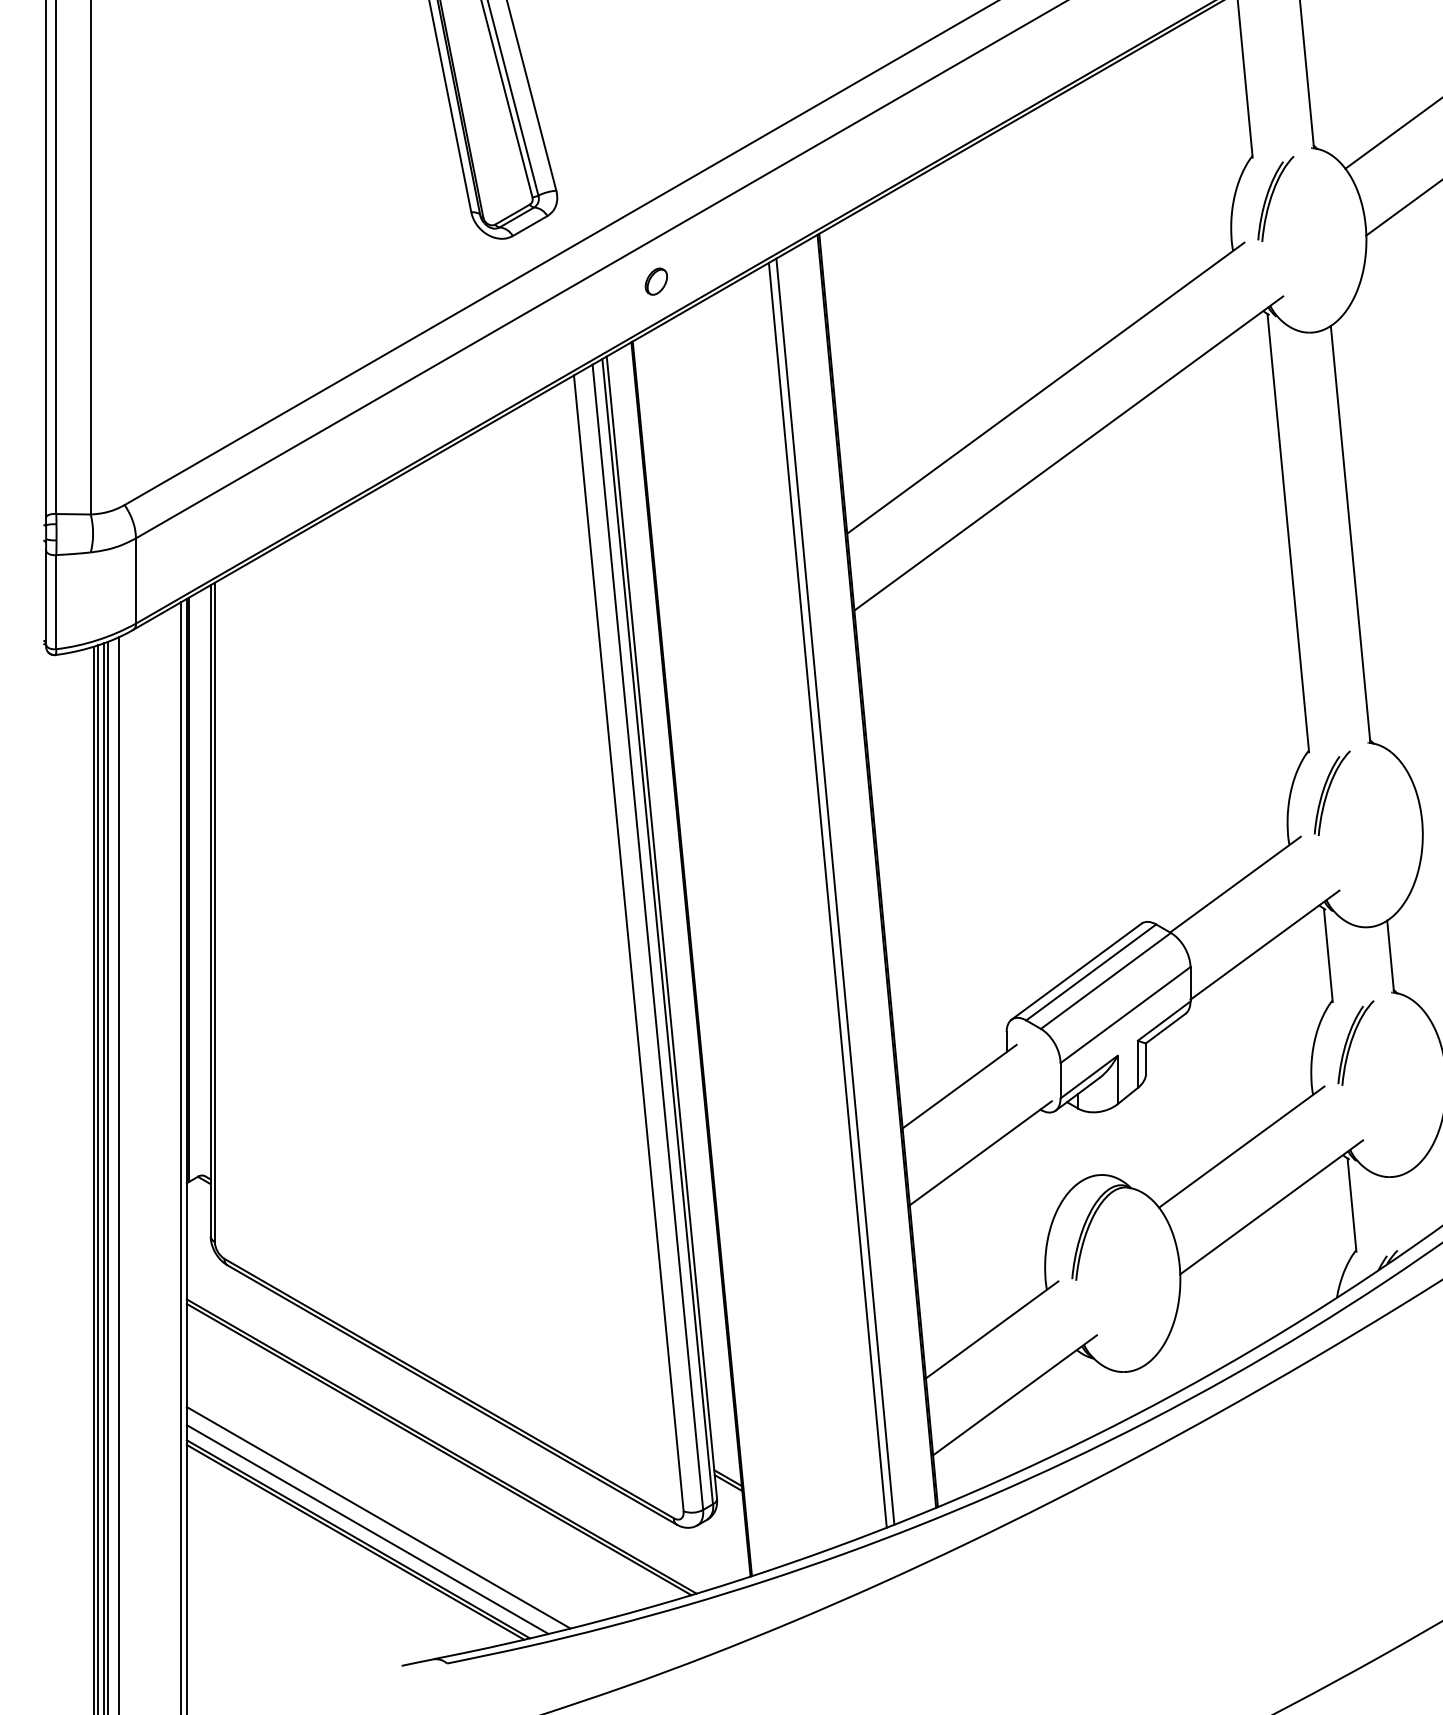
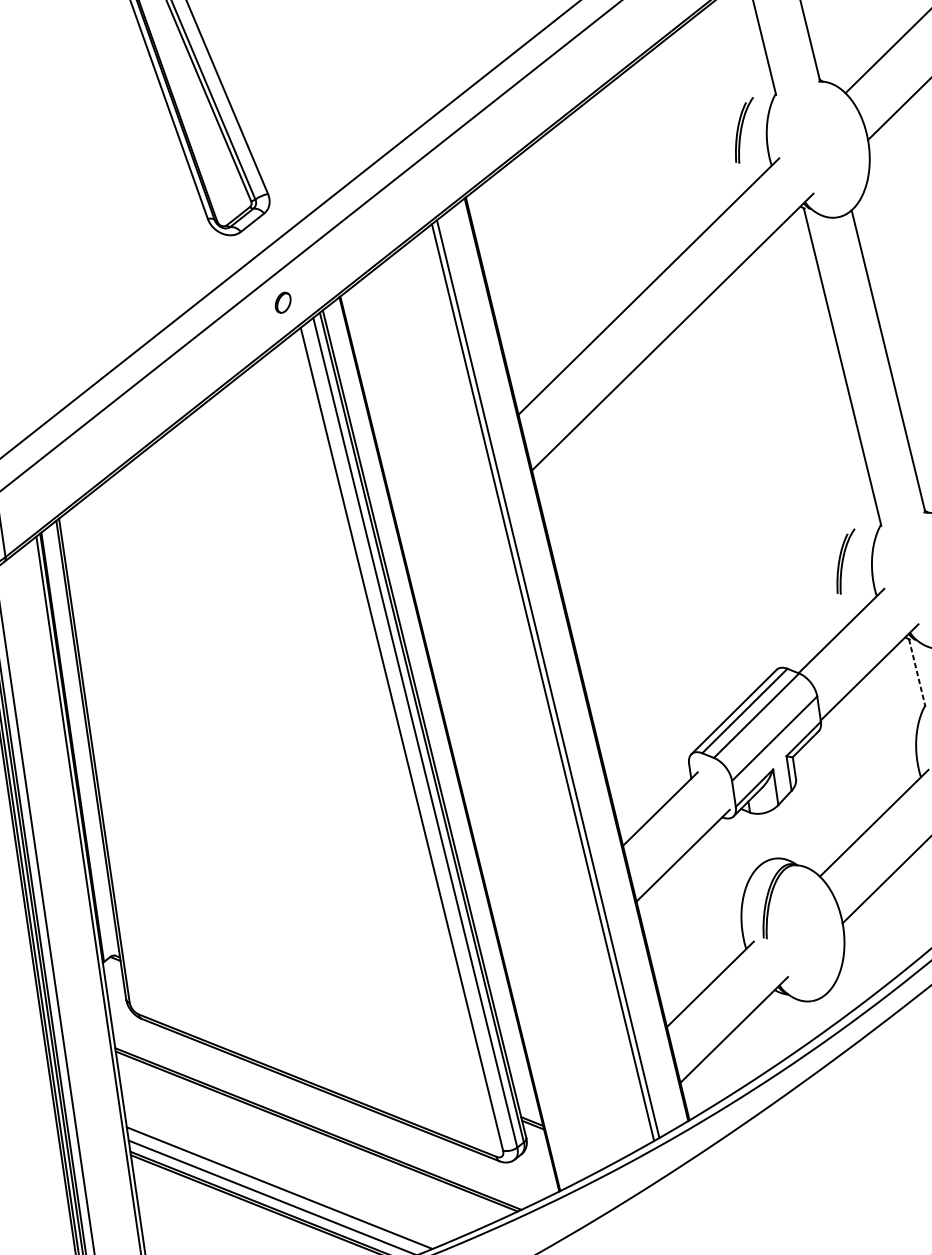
part: (1275, 198) -> (744, 130), moved
part: (655, 281) -> (282, 302), moved
part: (1331, 792) -> (845, 561), moved
line: (1328, 955) -> (917, 673), solid -> dashed

